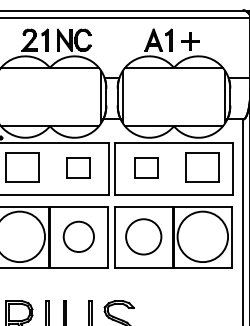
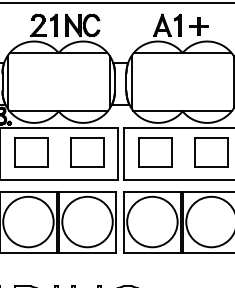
part: (78, 167) -> (87, 152), size x1.43
part: (146, 167) -> (155, 152), size x1.43
circle: (78, 236) -> (87, 221), size x1.67
circle: (143, 236) -> (152, 221), size x1.43

